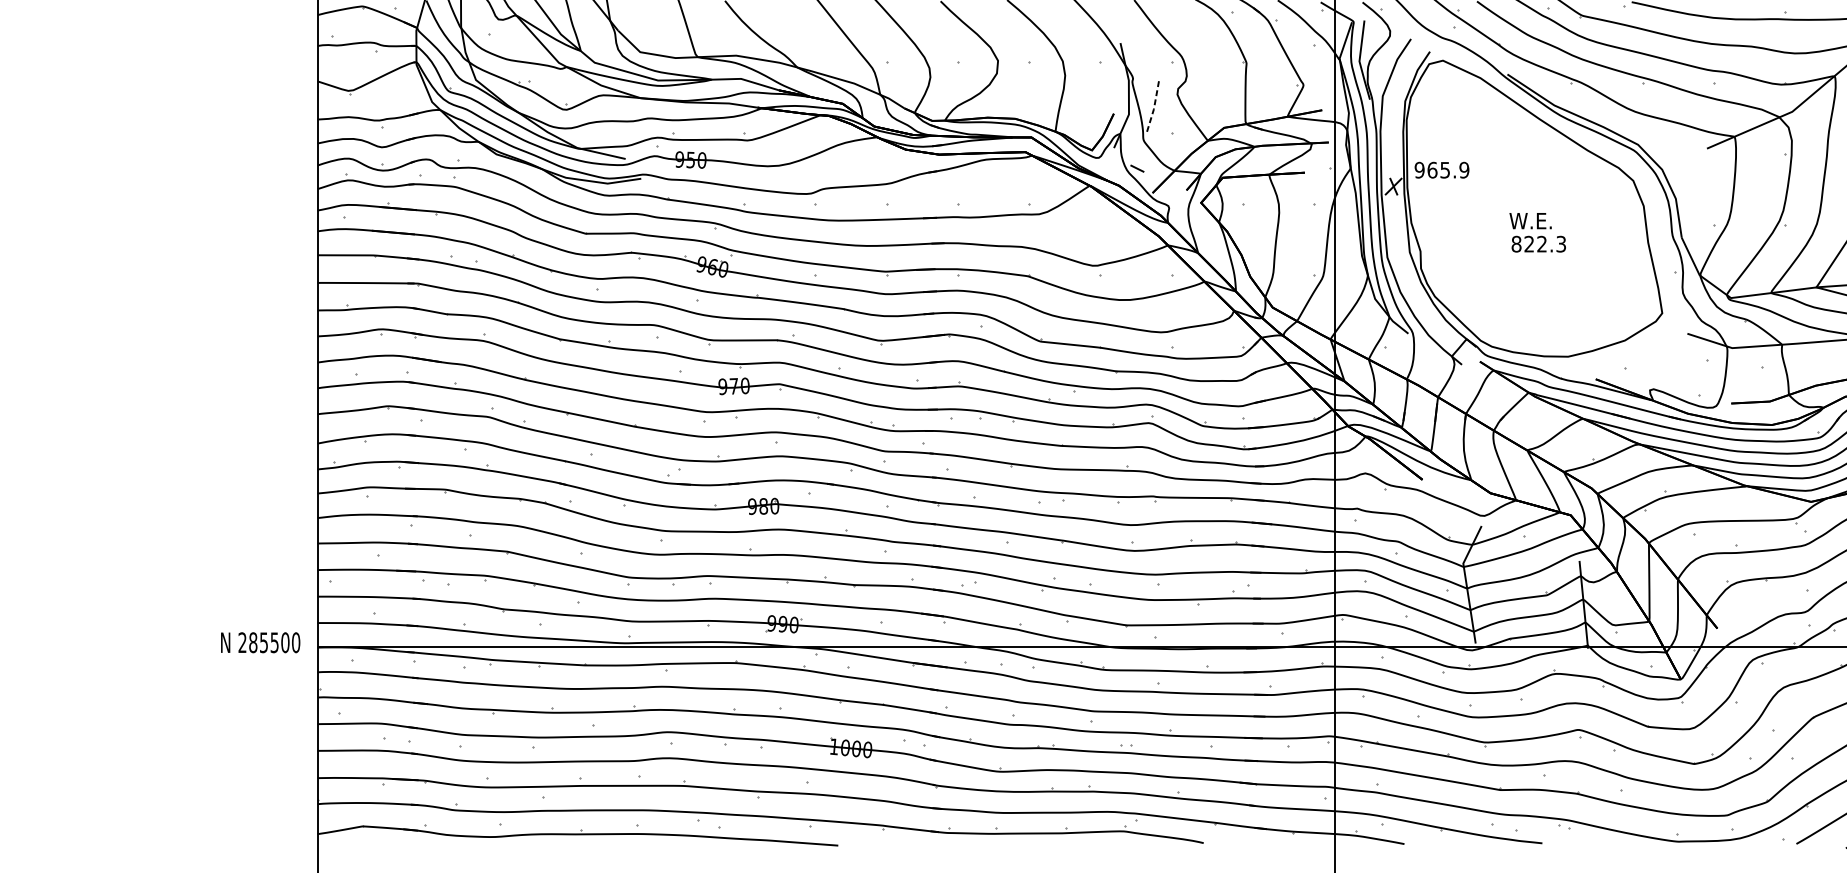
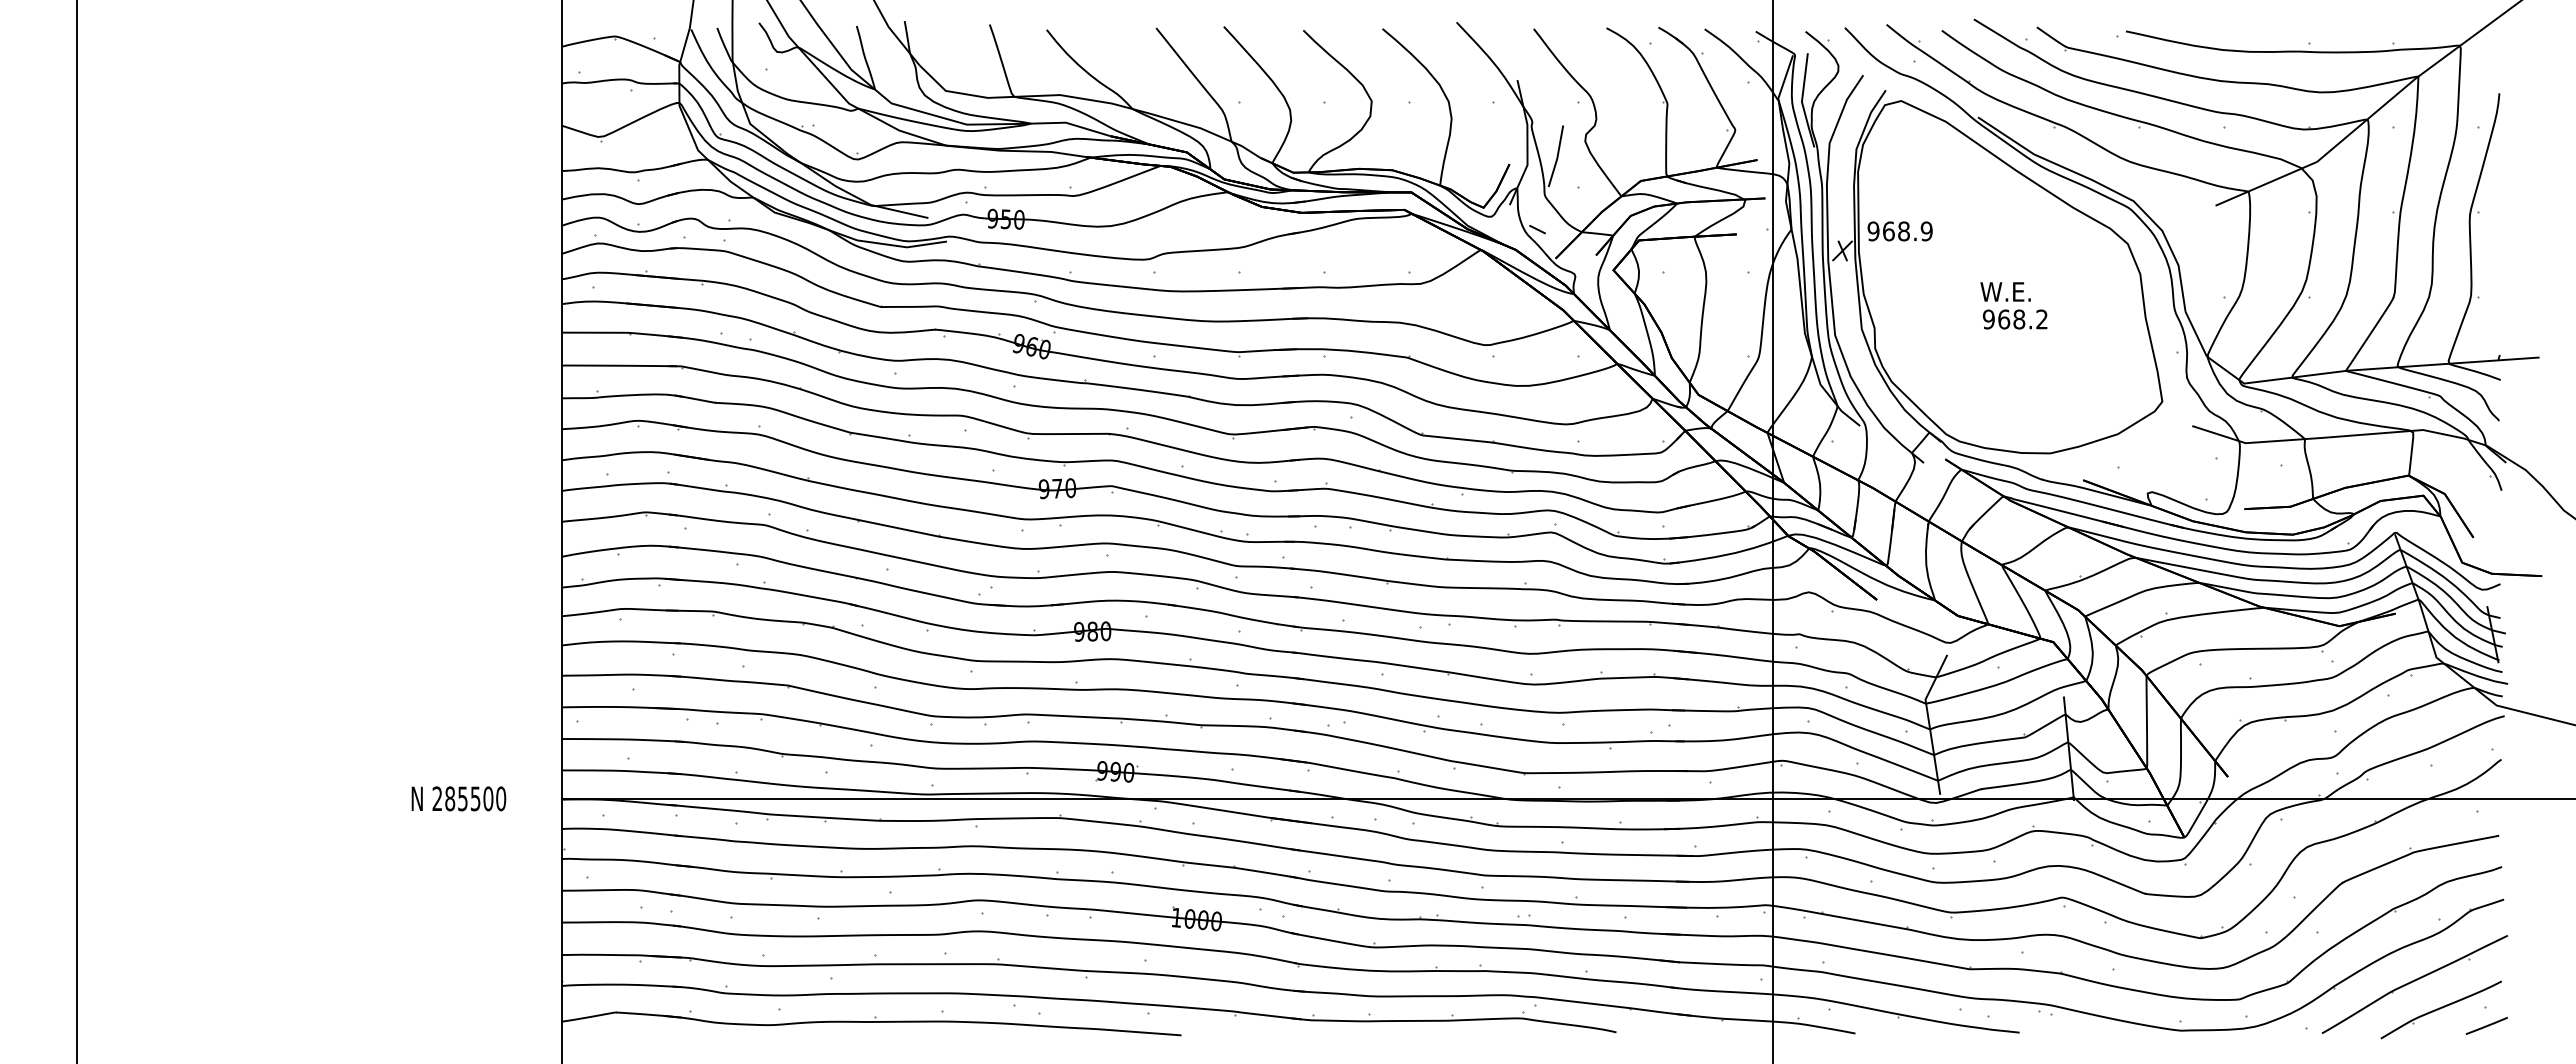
line: (1154, 108) -> (1557, 157), dashed -> solid
text: (1444, 170) -> (1903, 231), 965.9 -> 968.9
text: (1538, 244) -> (2014, 319), 822.3 -> 968.2
text: (260, 642) -> (458, 798), moved

